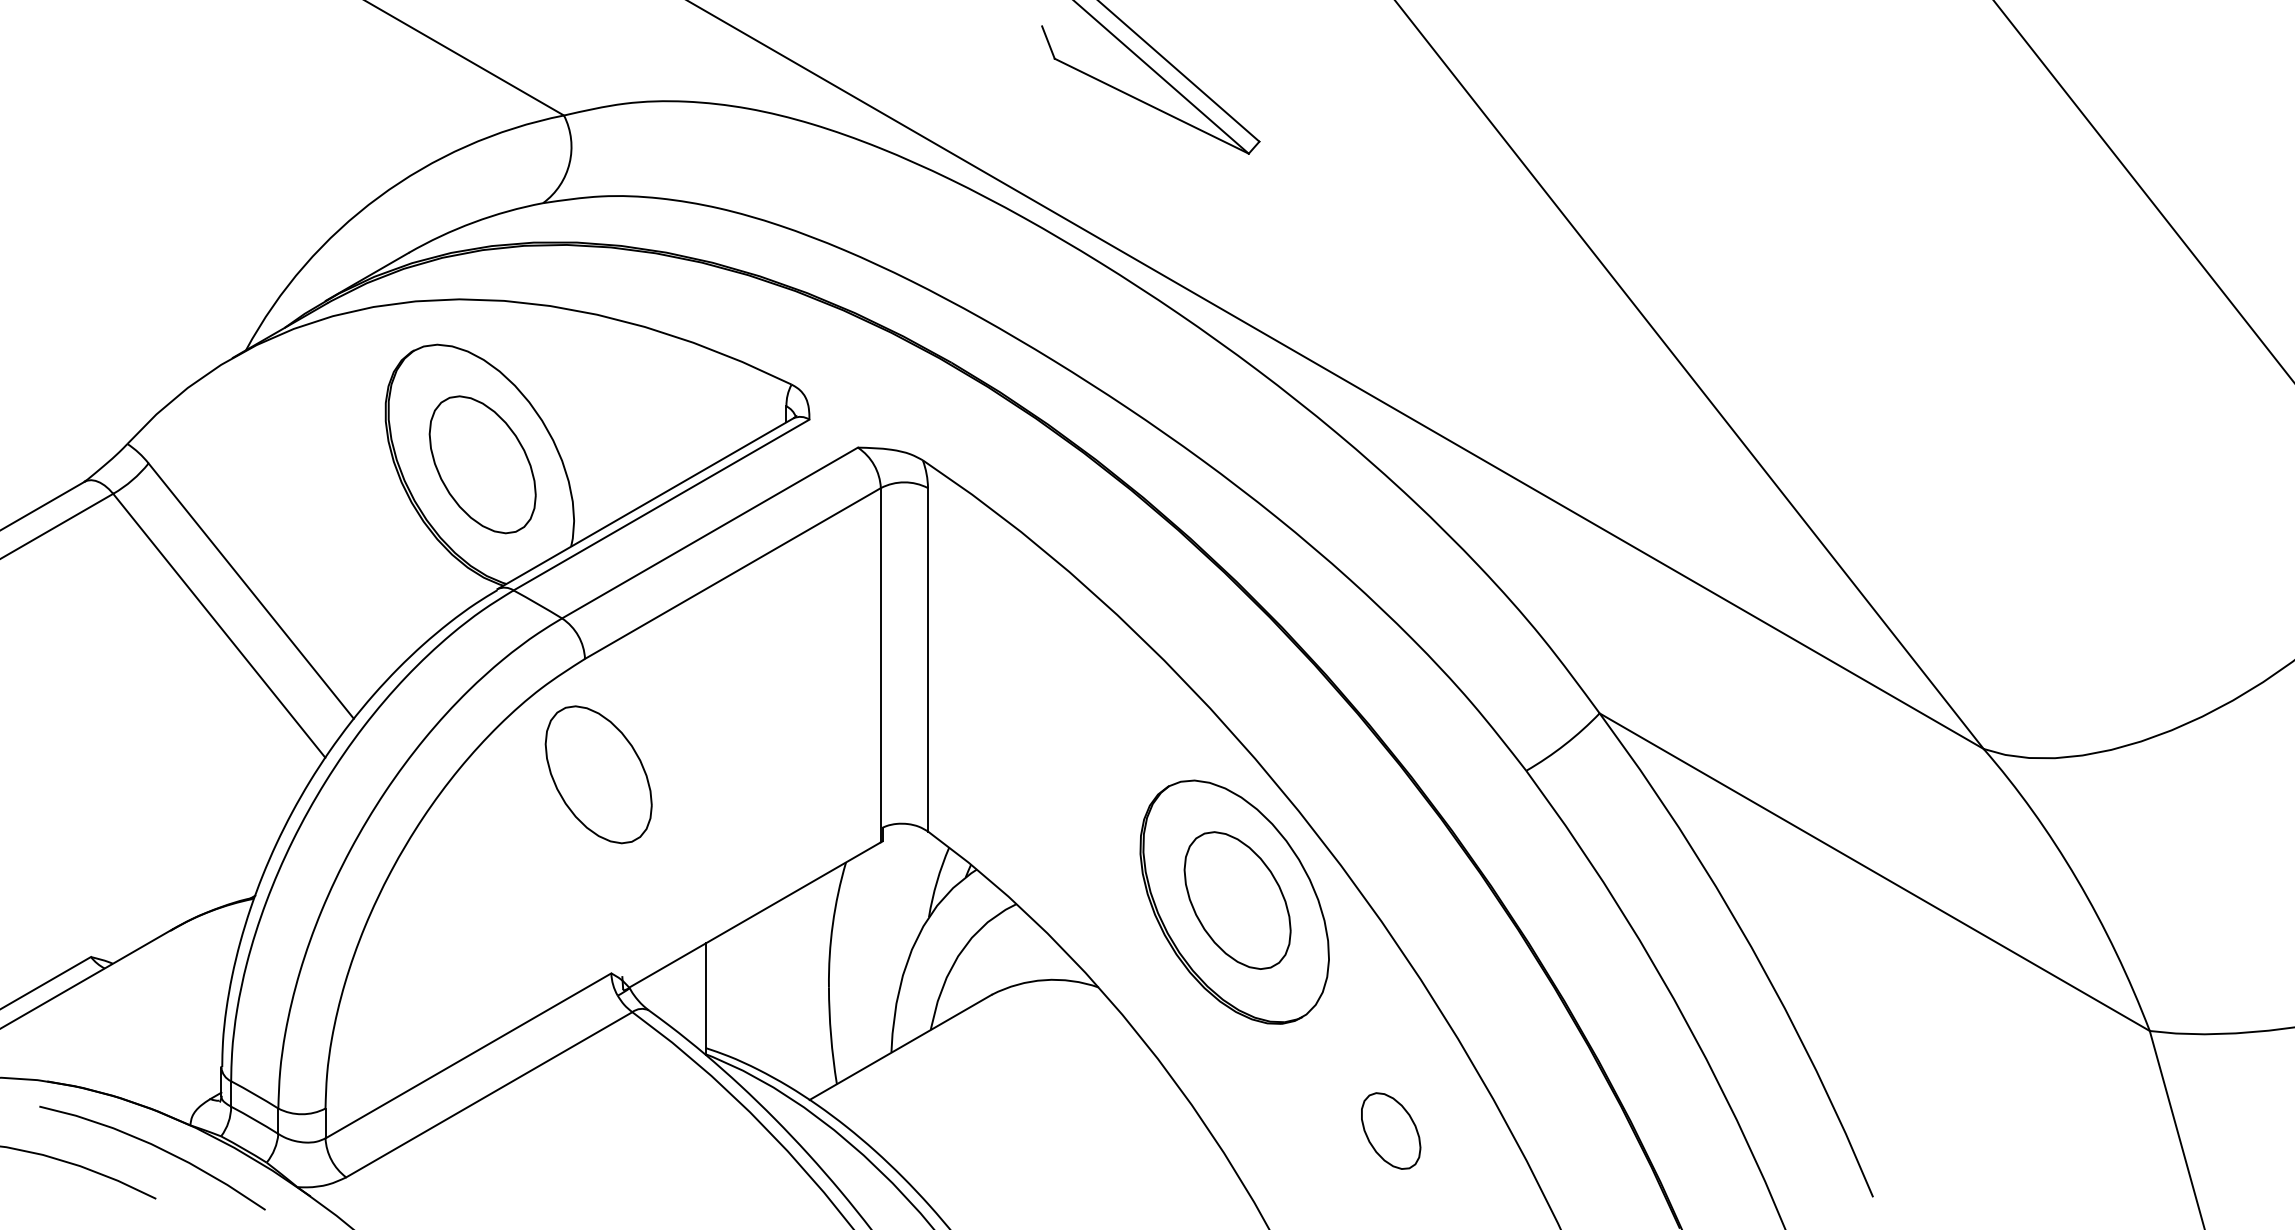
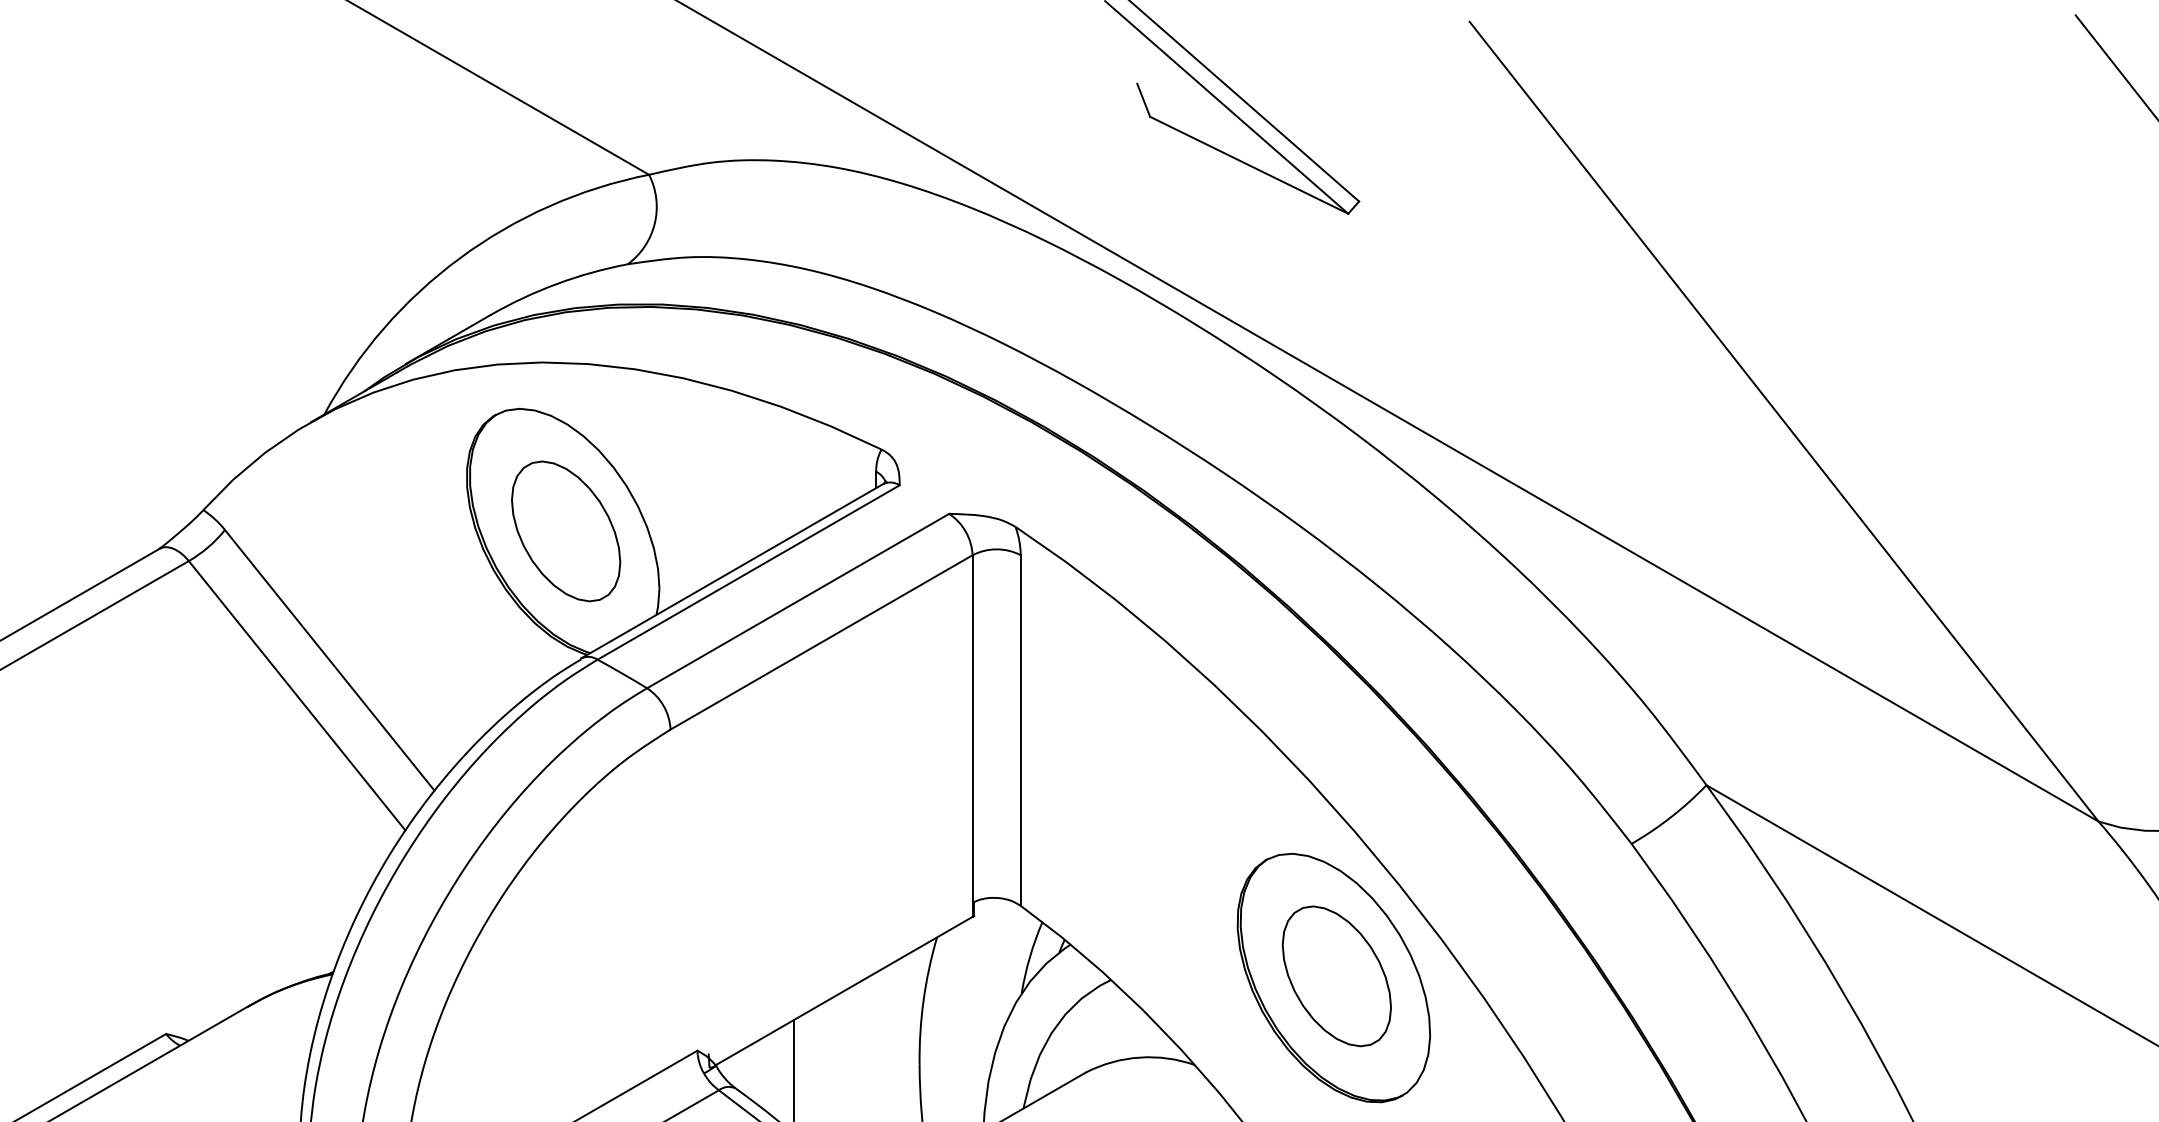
part: (598, 774) -> (684, 847), removed

